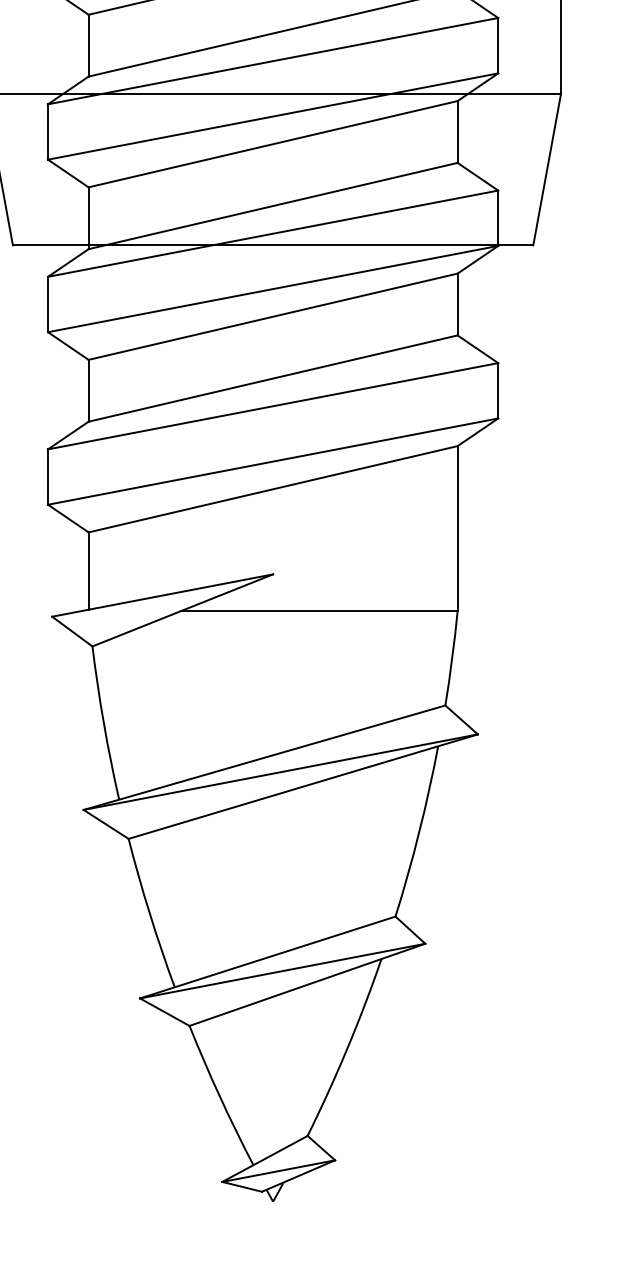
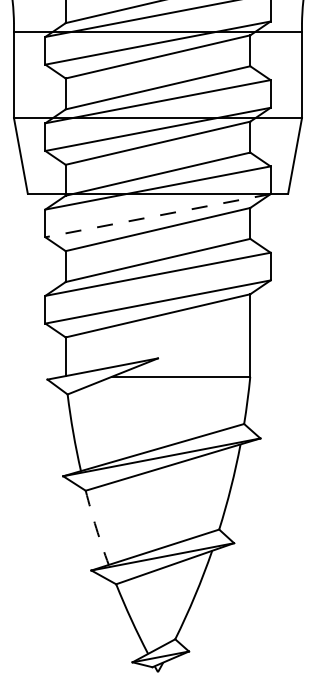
line: (274, 288) -> (158, 215), solid -> dashed
arc: (150, 914) -> (96, 528), solid -> dashed

